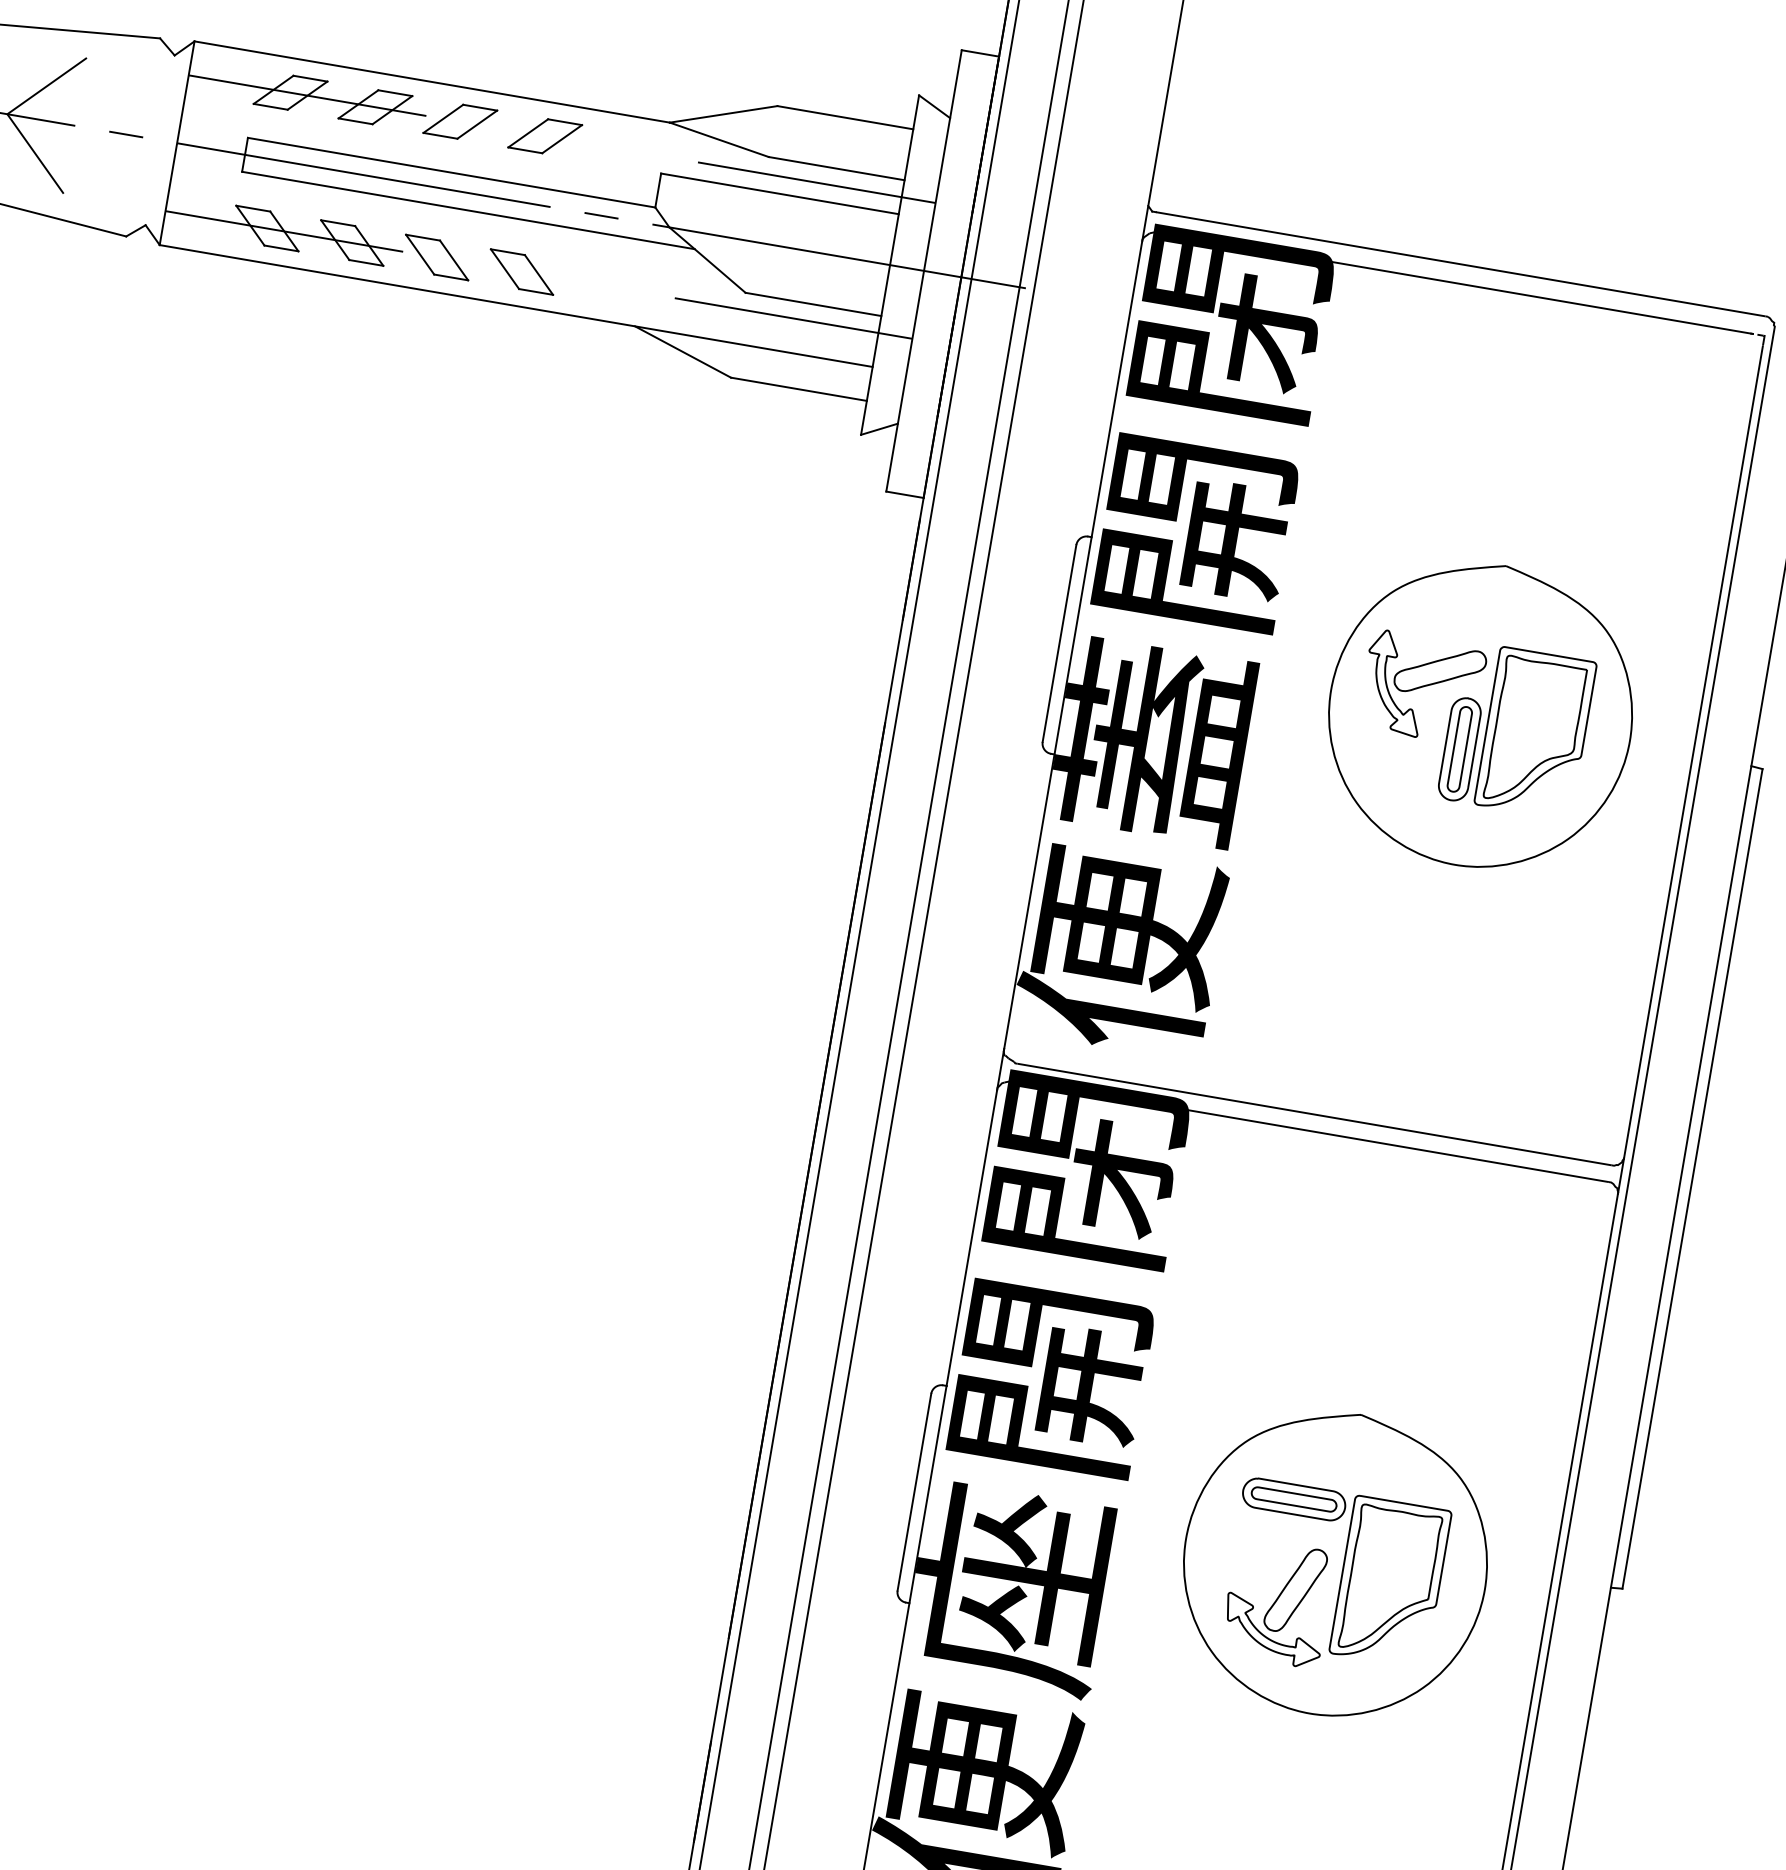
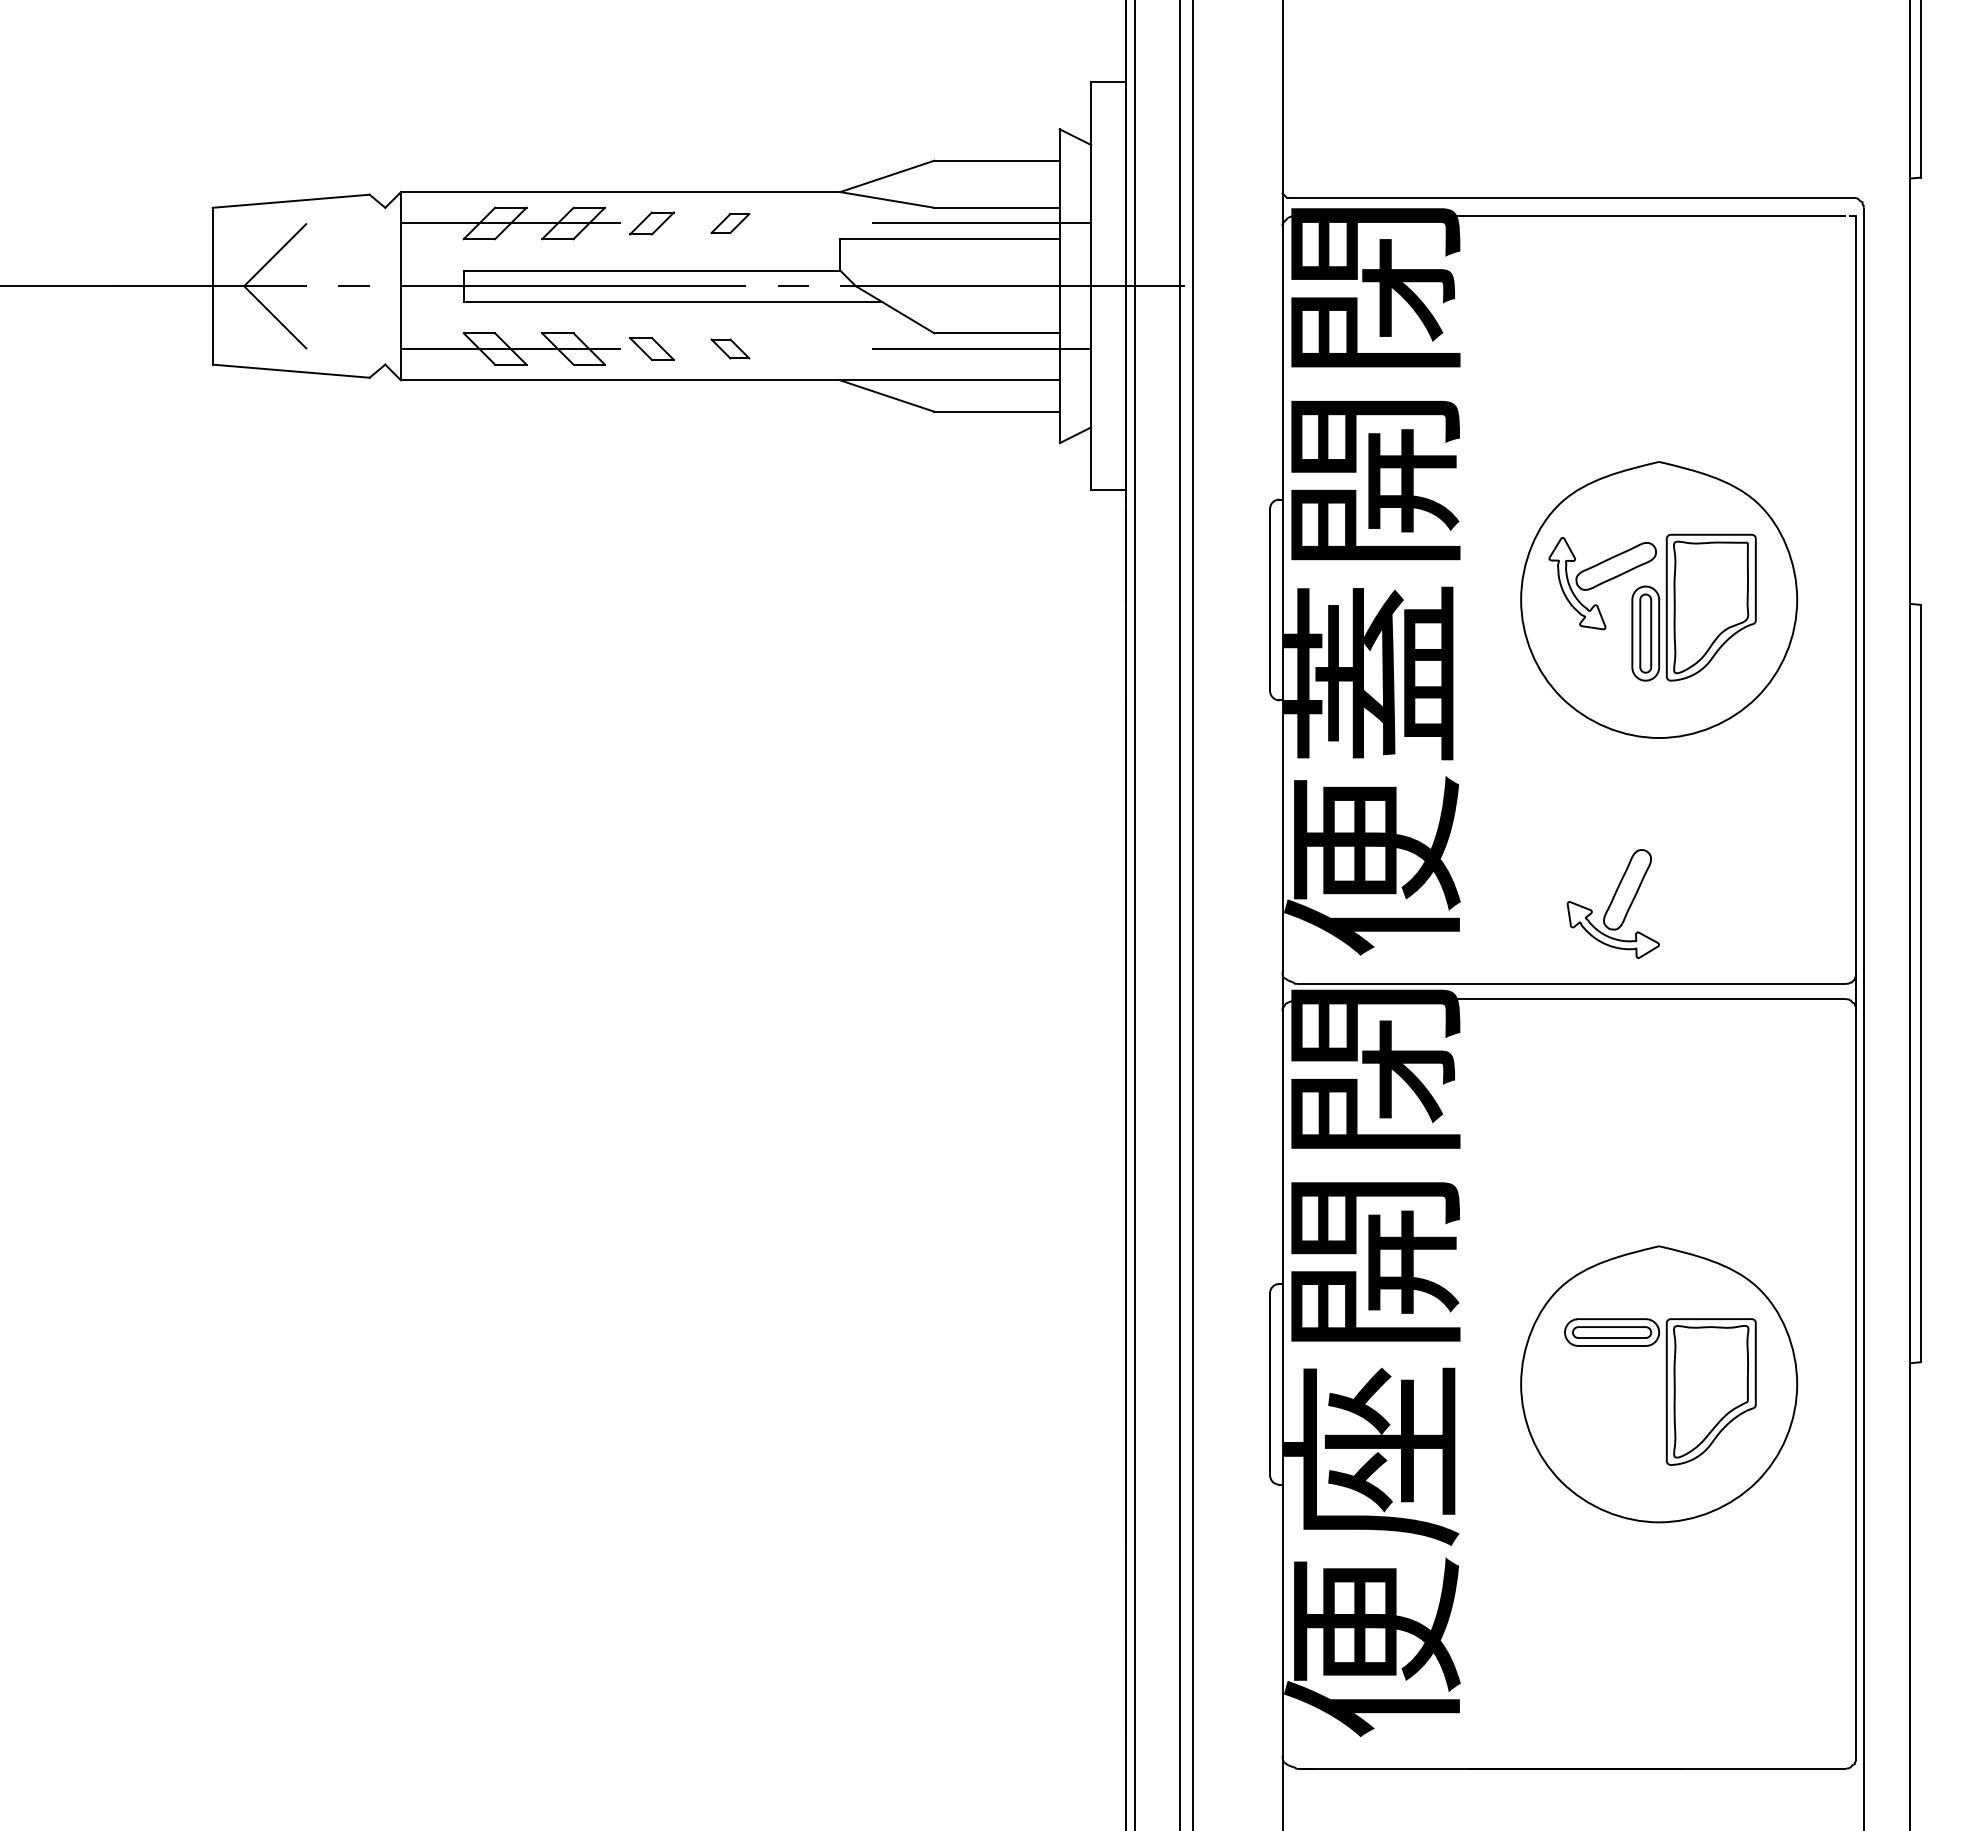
part: (459, 121) -> (651, 223), size x0.7
part: (545, 136) -> (730, 223), size x0.6
part: (436, 256) -> (651, 348), size x0.7
part: (522, 271) -> (730, 348), size x0.6
part: (1277, 1602) -> (1612, 903), moved

